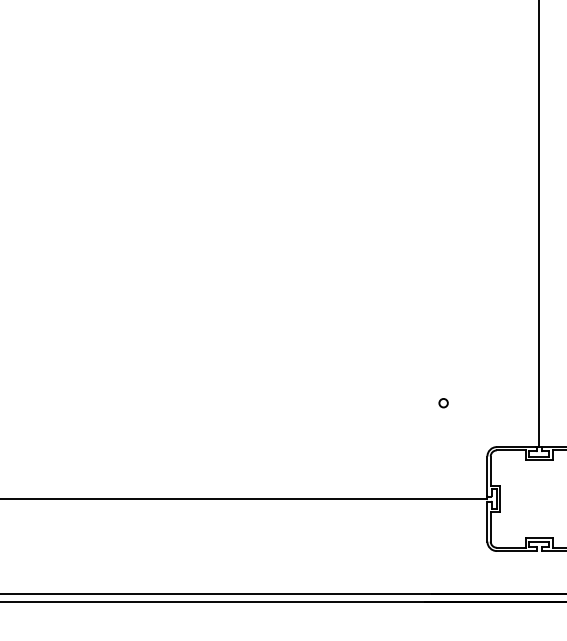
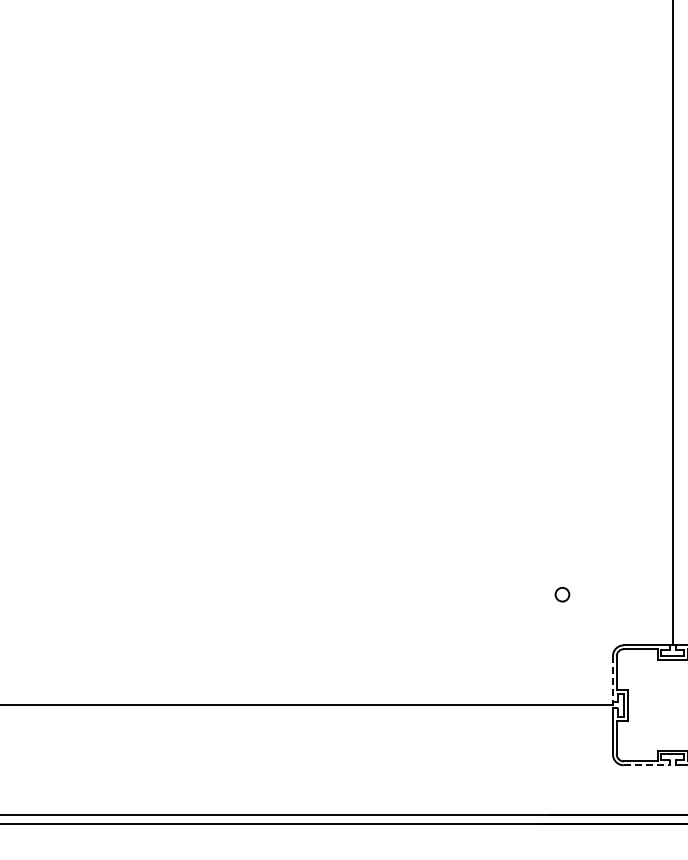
circle: (443, 402) -> (562, 594), size x1.4
line: (487, 476) -> (612, 679), solid -> dashed
line: (516, 551) -> (646, 765), solid -> dashed

